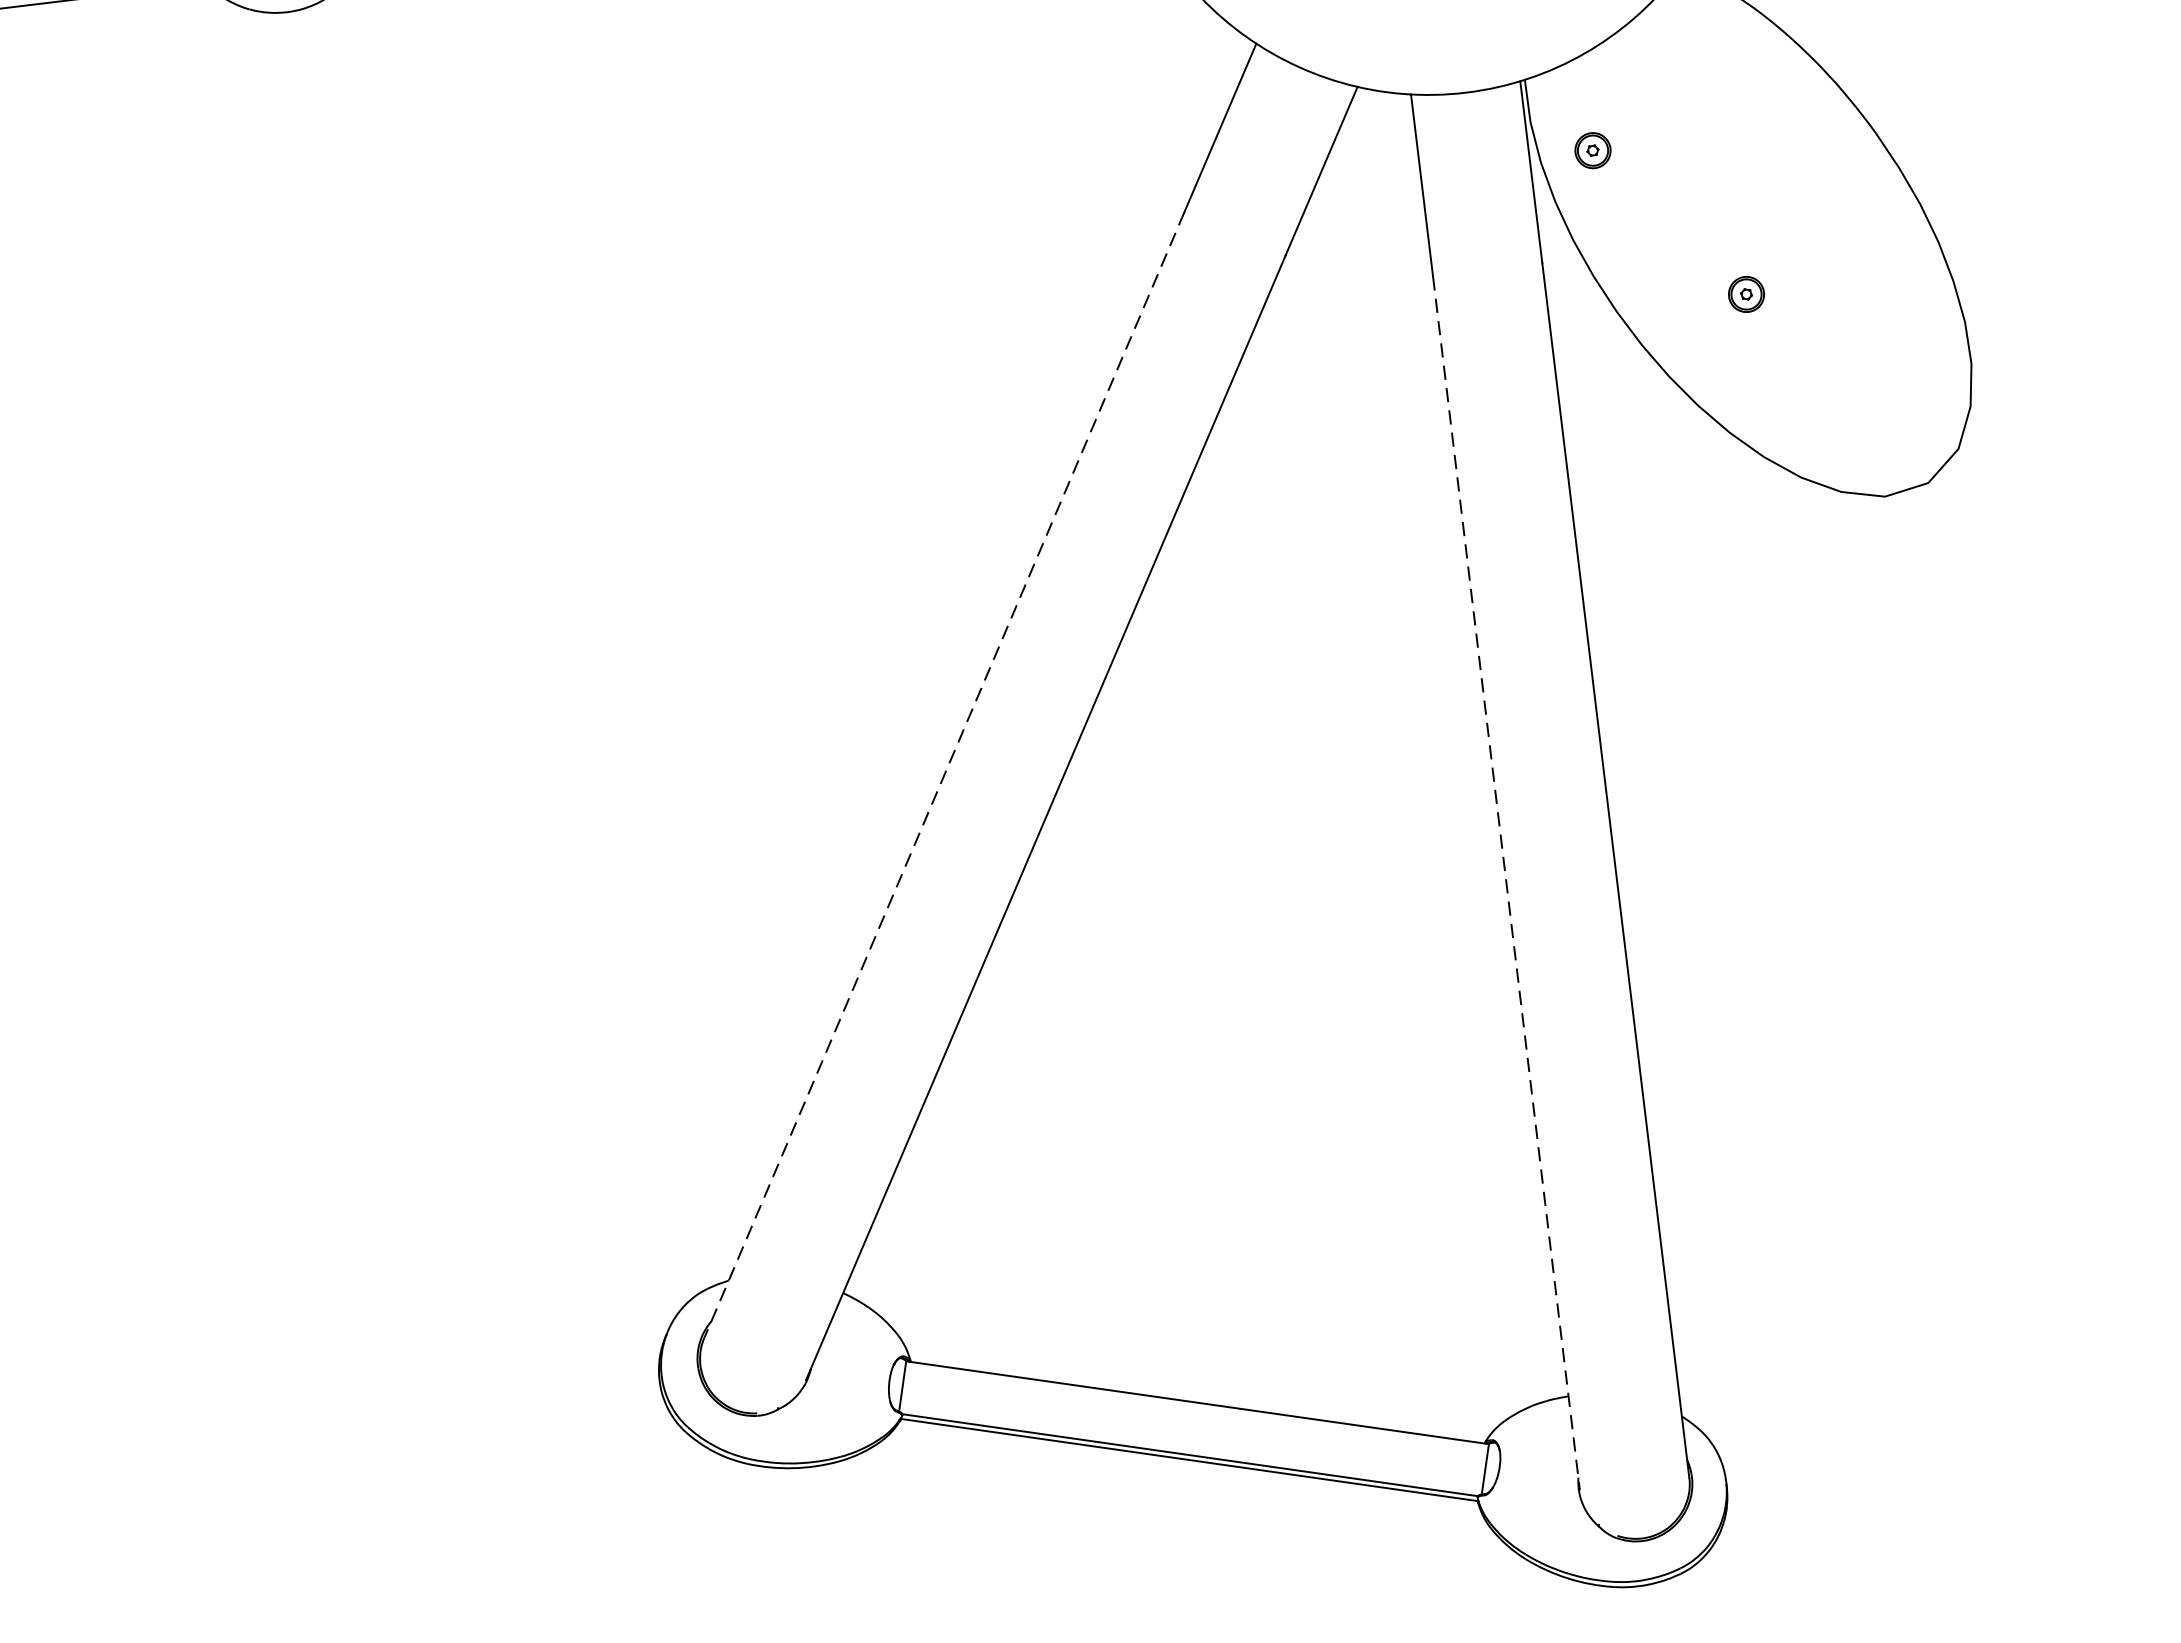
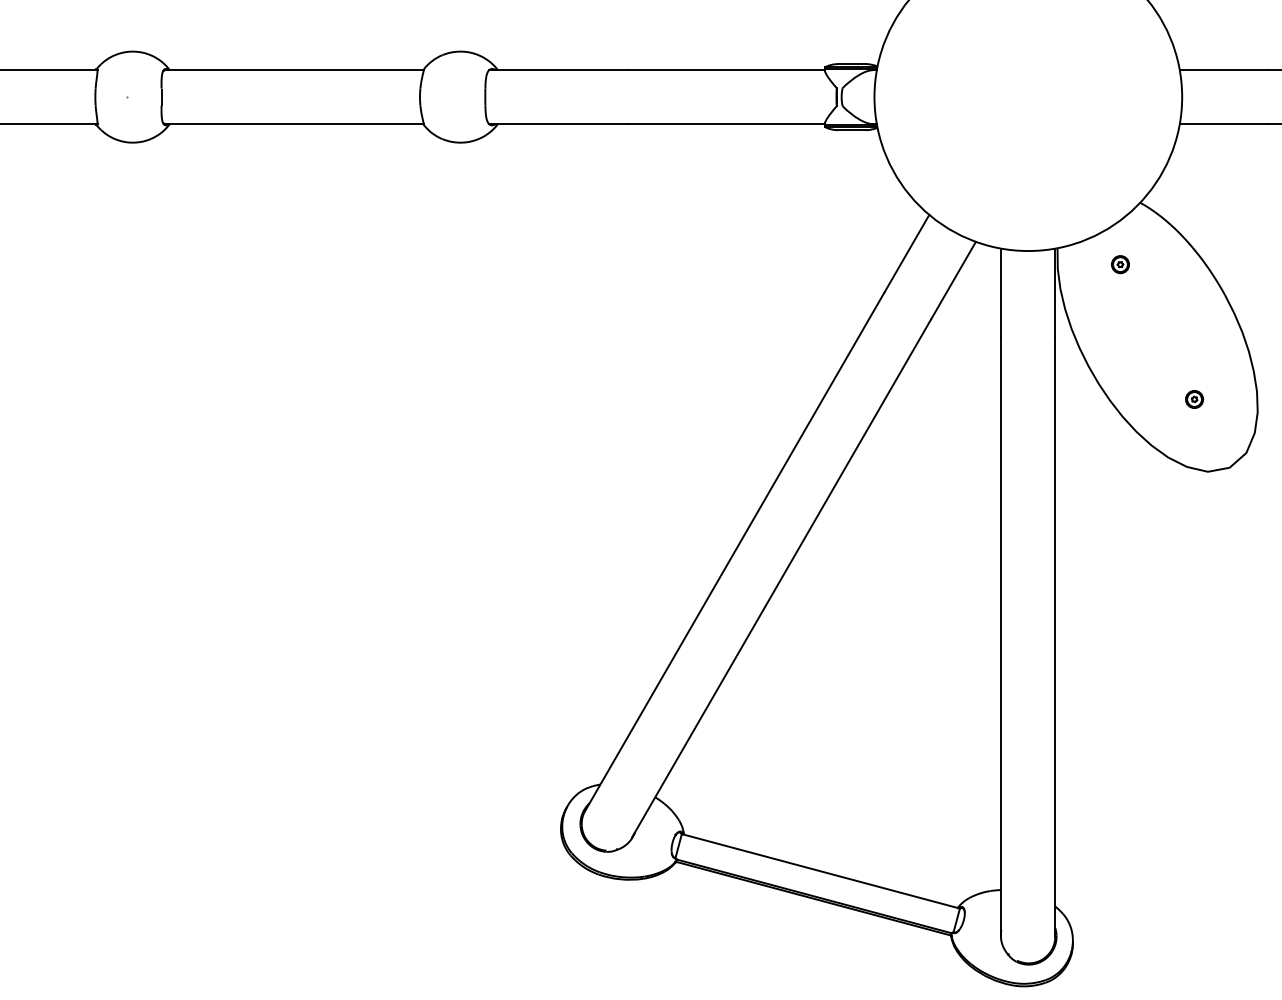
part: (1593, 150) -> (1120, 264), moved
part: (1746, 294) -> (1194, 399), moved
line: (943, 776) -> (734, 552), dashed -> solid
line: (1506, 883) -> (1001, 637), dashed -> solid

